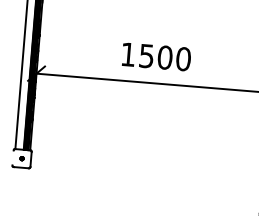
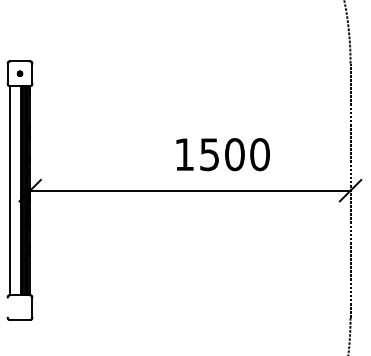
text: (156, 56) -> (222, 154), moved
part: (21, 158) -> (19, 307), removed

